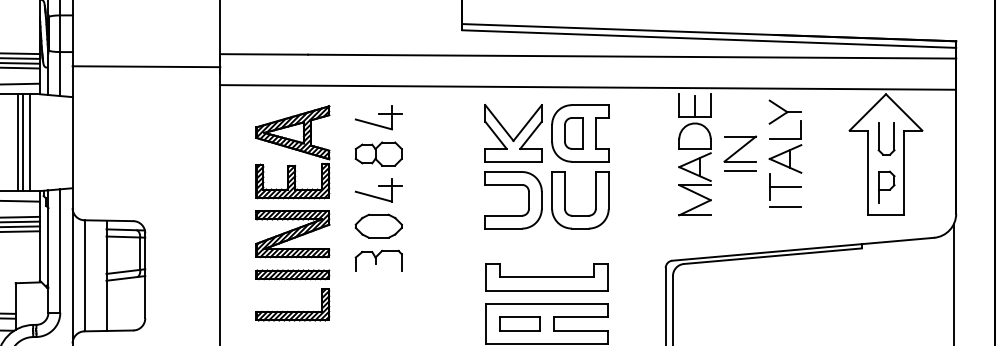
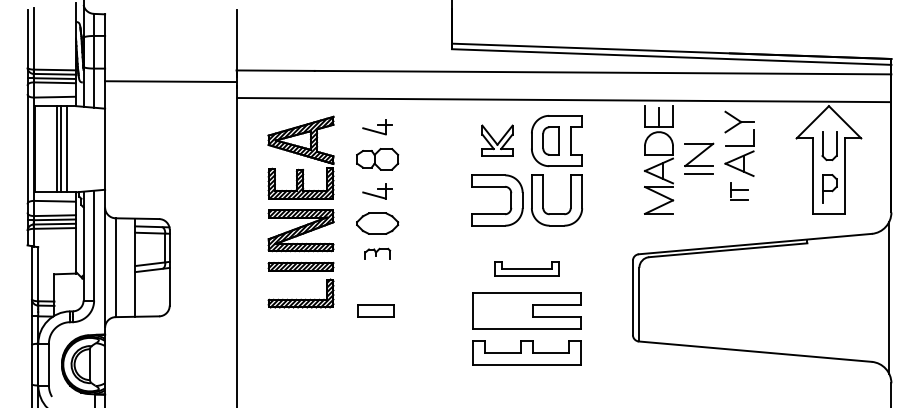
part: (378, 118) -> (377, 127), size x0.7
part: (513, 132) -> (497, 140), size x0.6
part: (378, 190) -> (377, 191), size x0.7
part: (785, 190) -> (739, 191), size x0.6
part: (378, 259) -> (377, 253), size x0.6
part: (546, 276) -> (526, 268), size x0.6
part: (519, 323) -> (375, 310), moved

